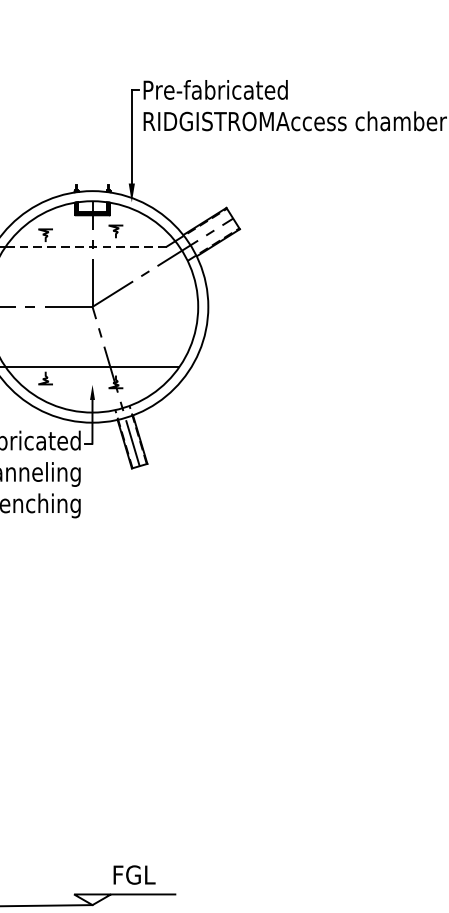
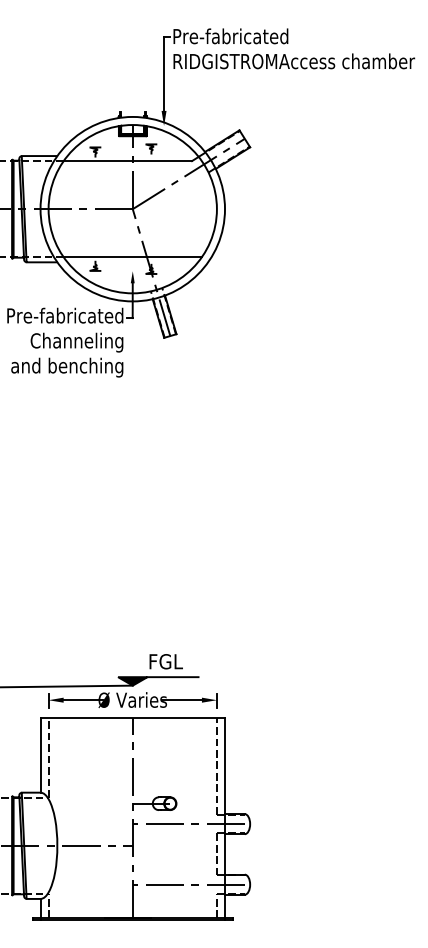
line: (87, 247) -> (128, 161), dashed -> solid
fill: (92, 899) -> (132, 681), added

